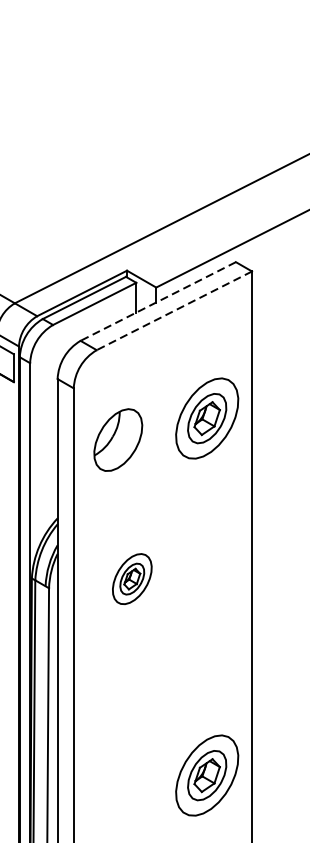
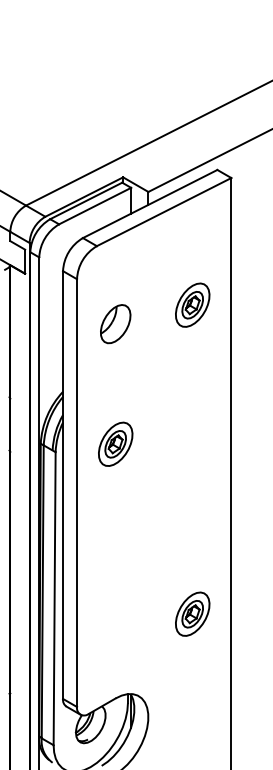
line: (157, 302) -> (149, 204), dashed -> solid
line: (173, 311) -> (163, 212), dashed -> solid
part: (207, 417) -> (192, 304), size x0.62
part: (118, 440) -> (115, 324), size x0.71
part: (132, 578) -> (115, 443), moved
part: (207, 774) -> (192, 613), size x0.62

